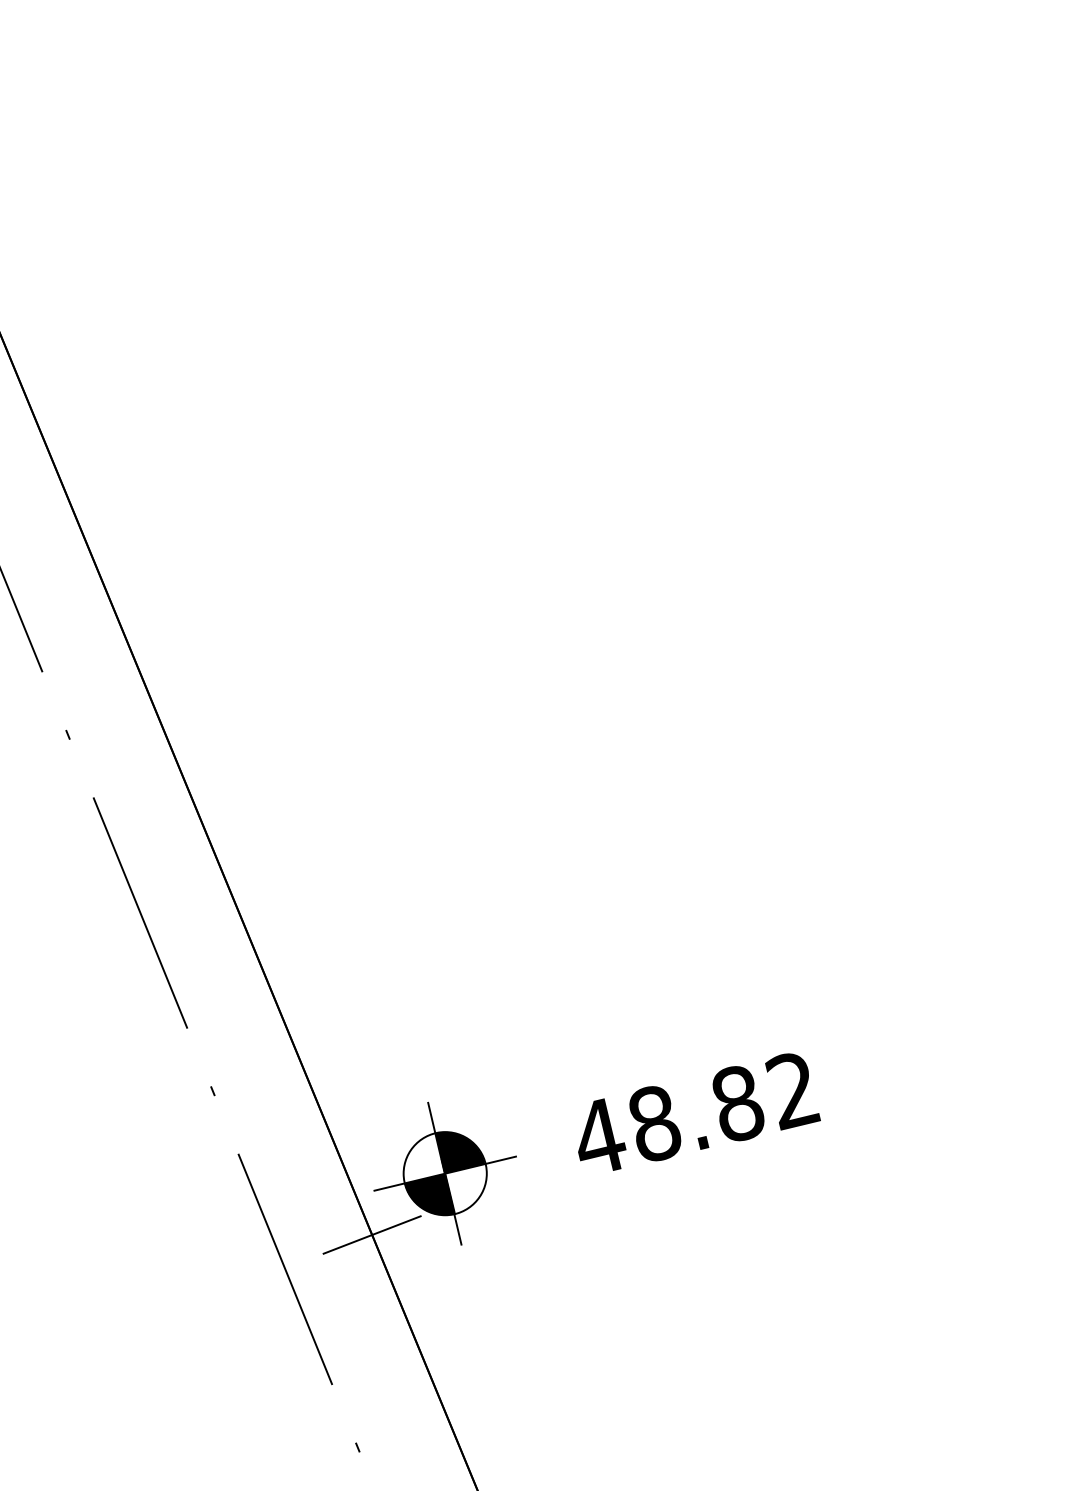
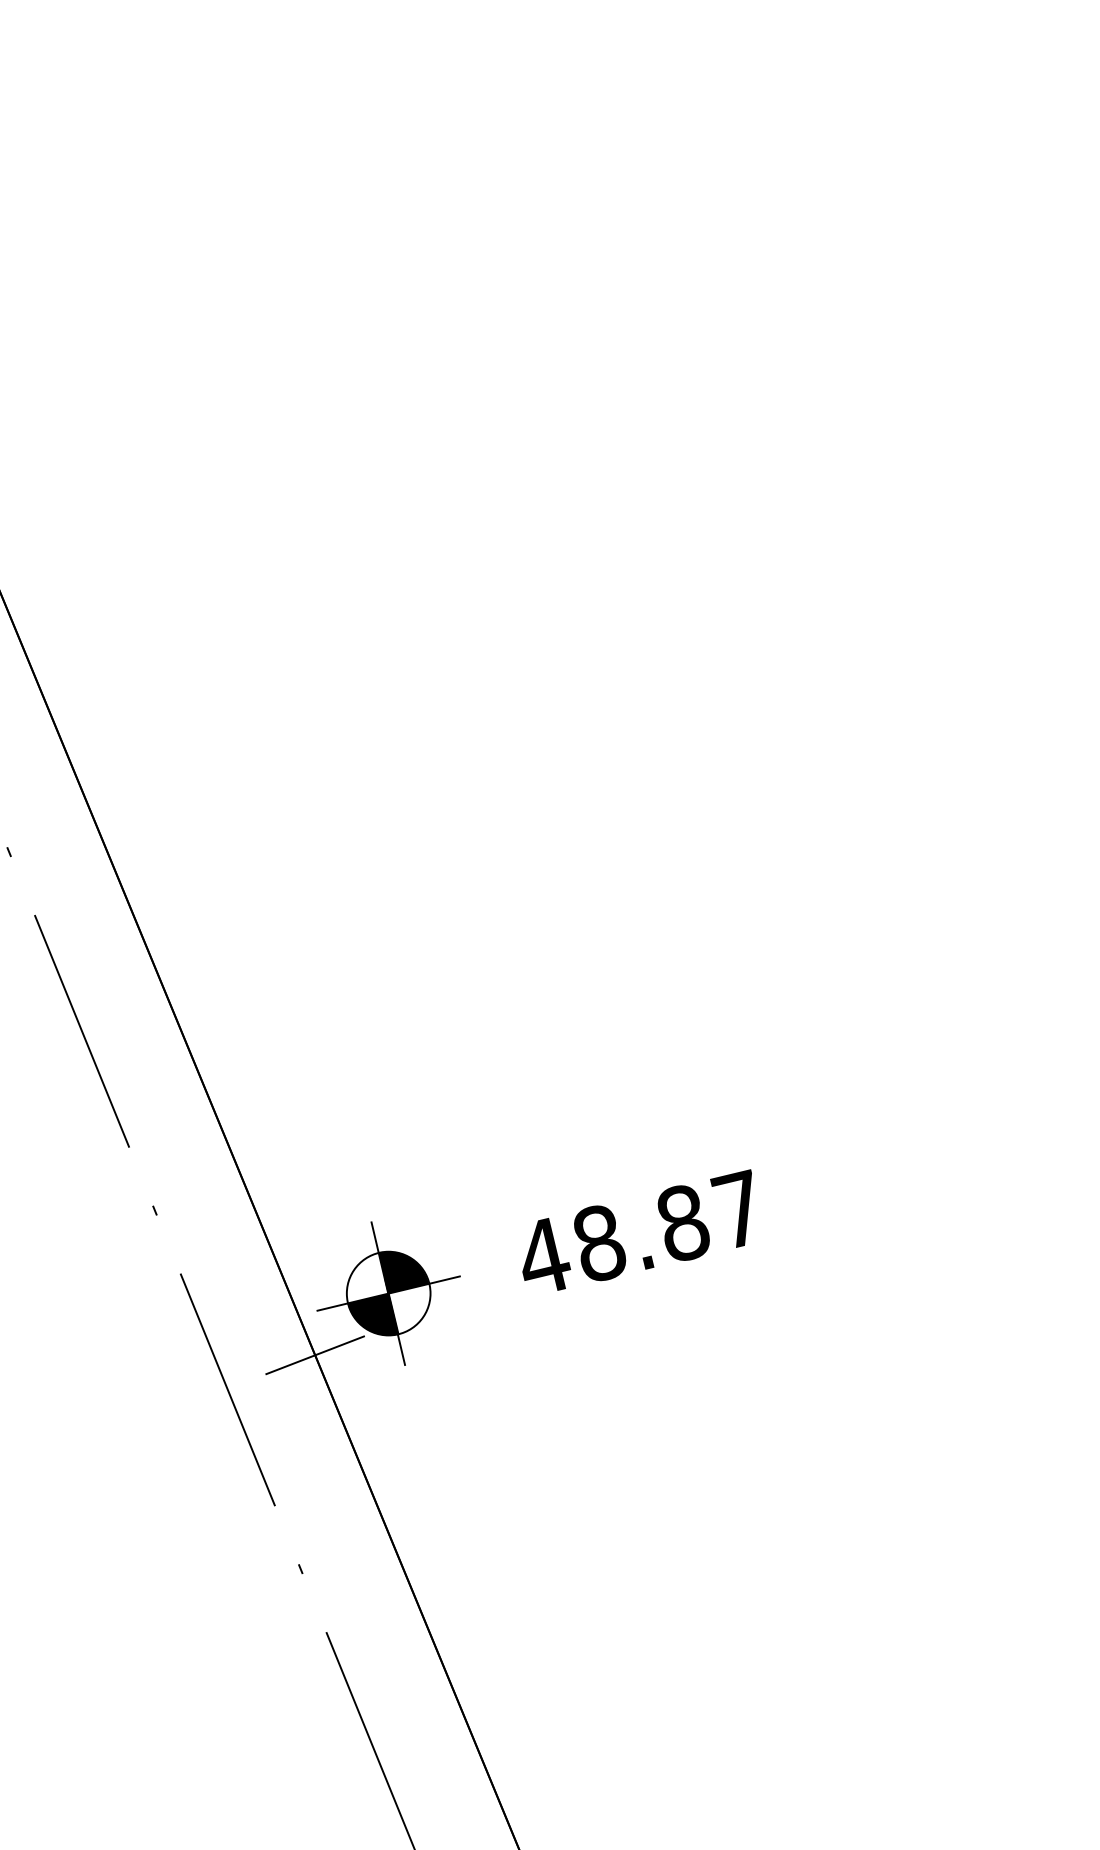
text: (792, 1090) -> (738, 1209), 48.82 -> 48.87

